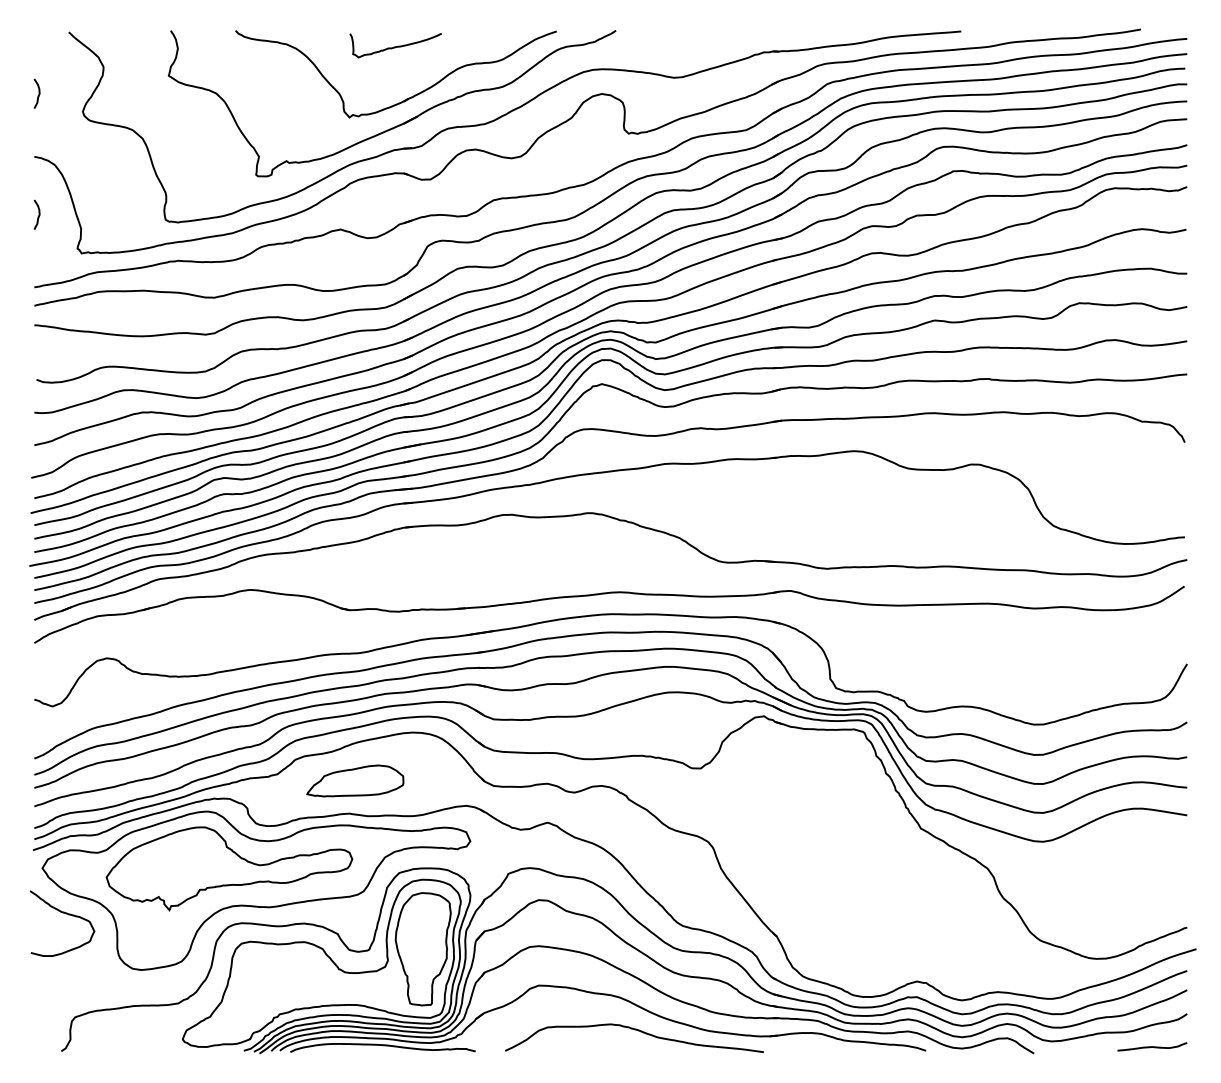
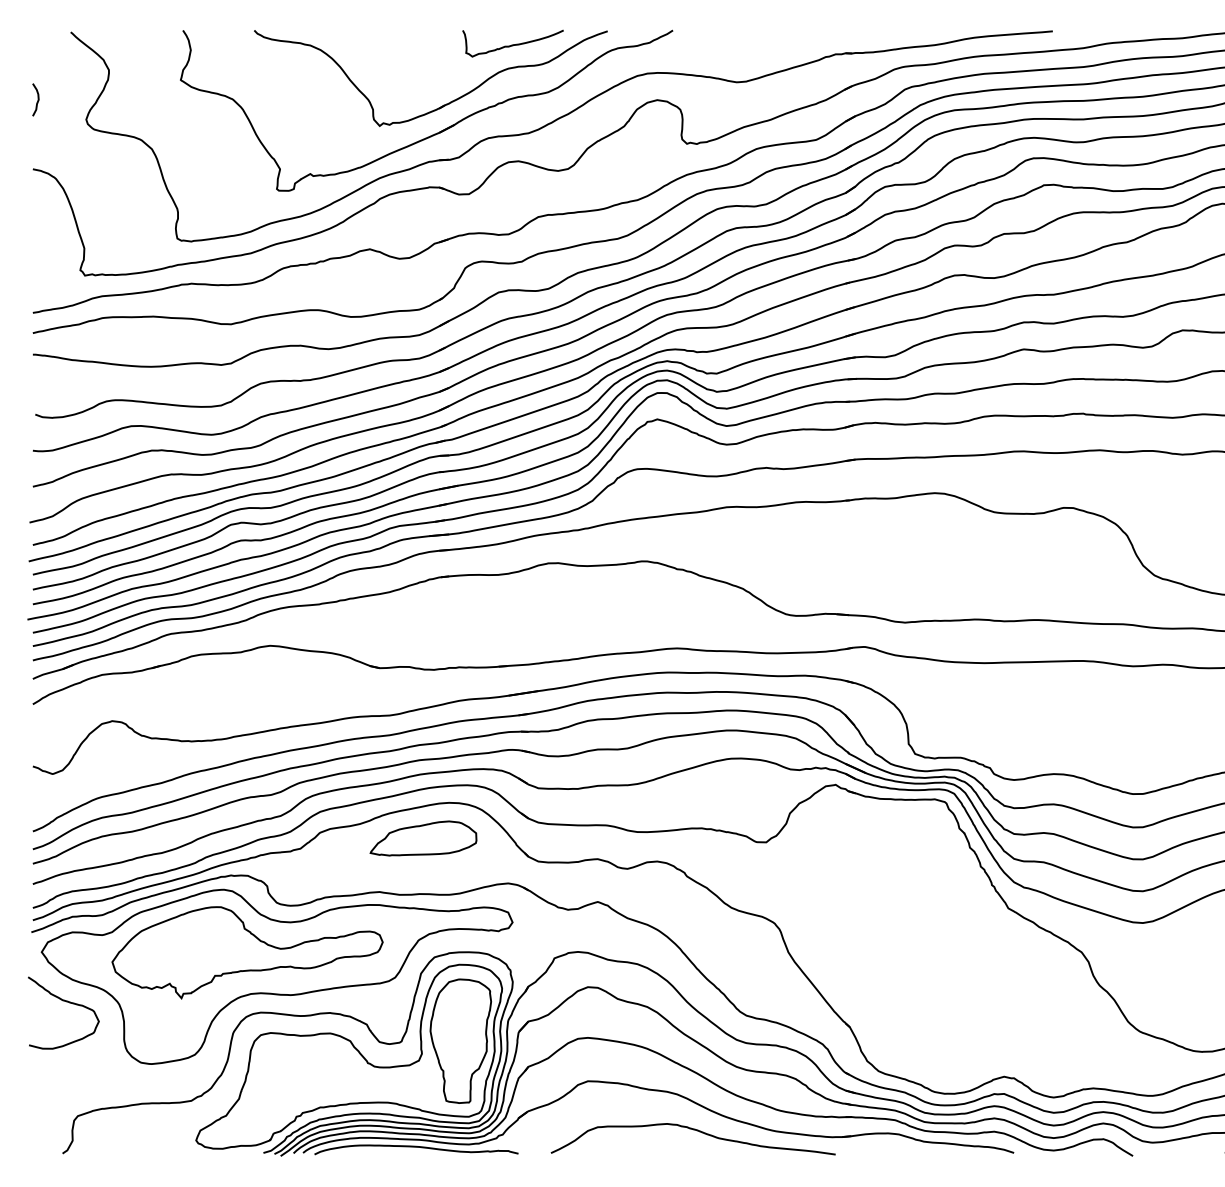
curve: (395, 46) -> (512, 44), moved
curve: (38, 214) -> (37, 232), removed
part: (355, 780) -> (423, 837), moved

